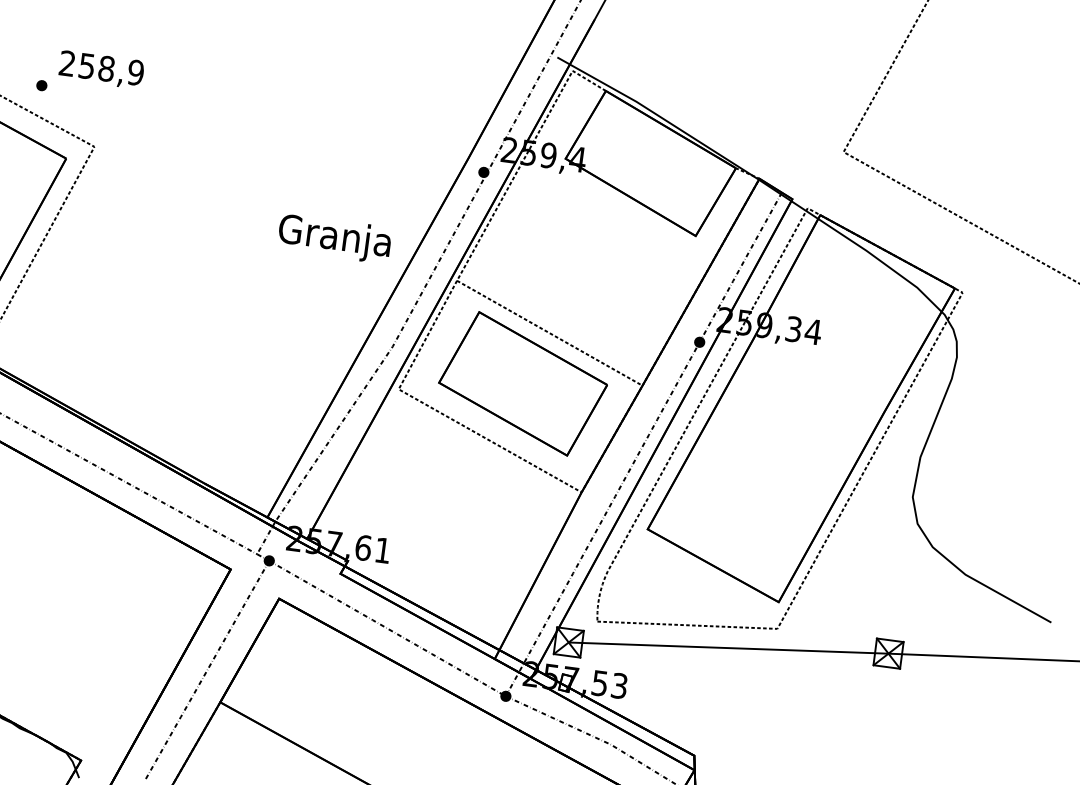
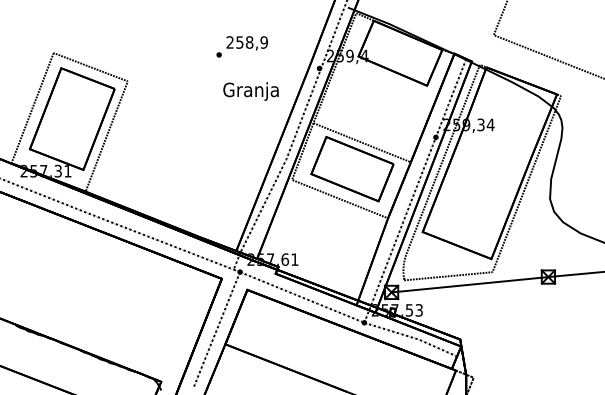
text: (89, 74) -> (241, 46), moved
text: (333, 238) -> (250, 91), moved

